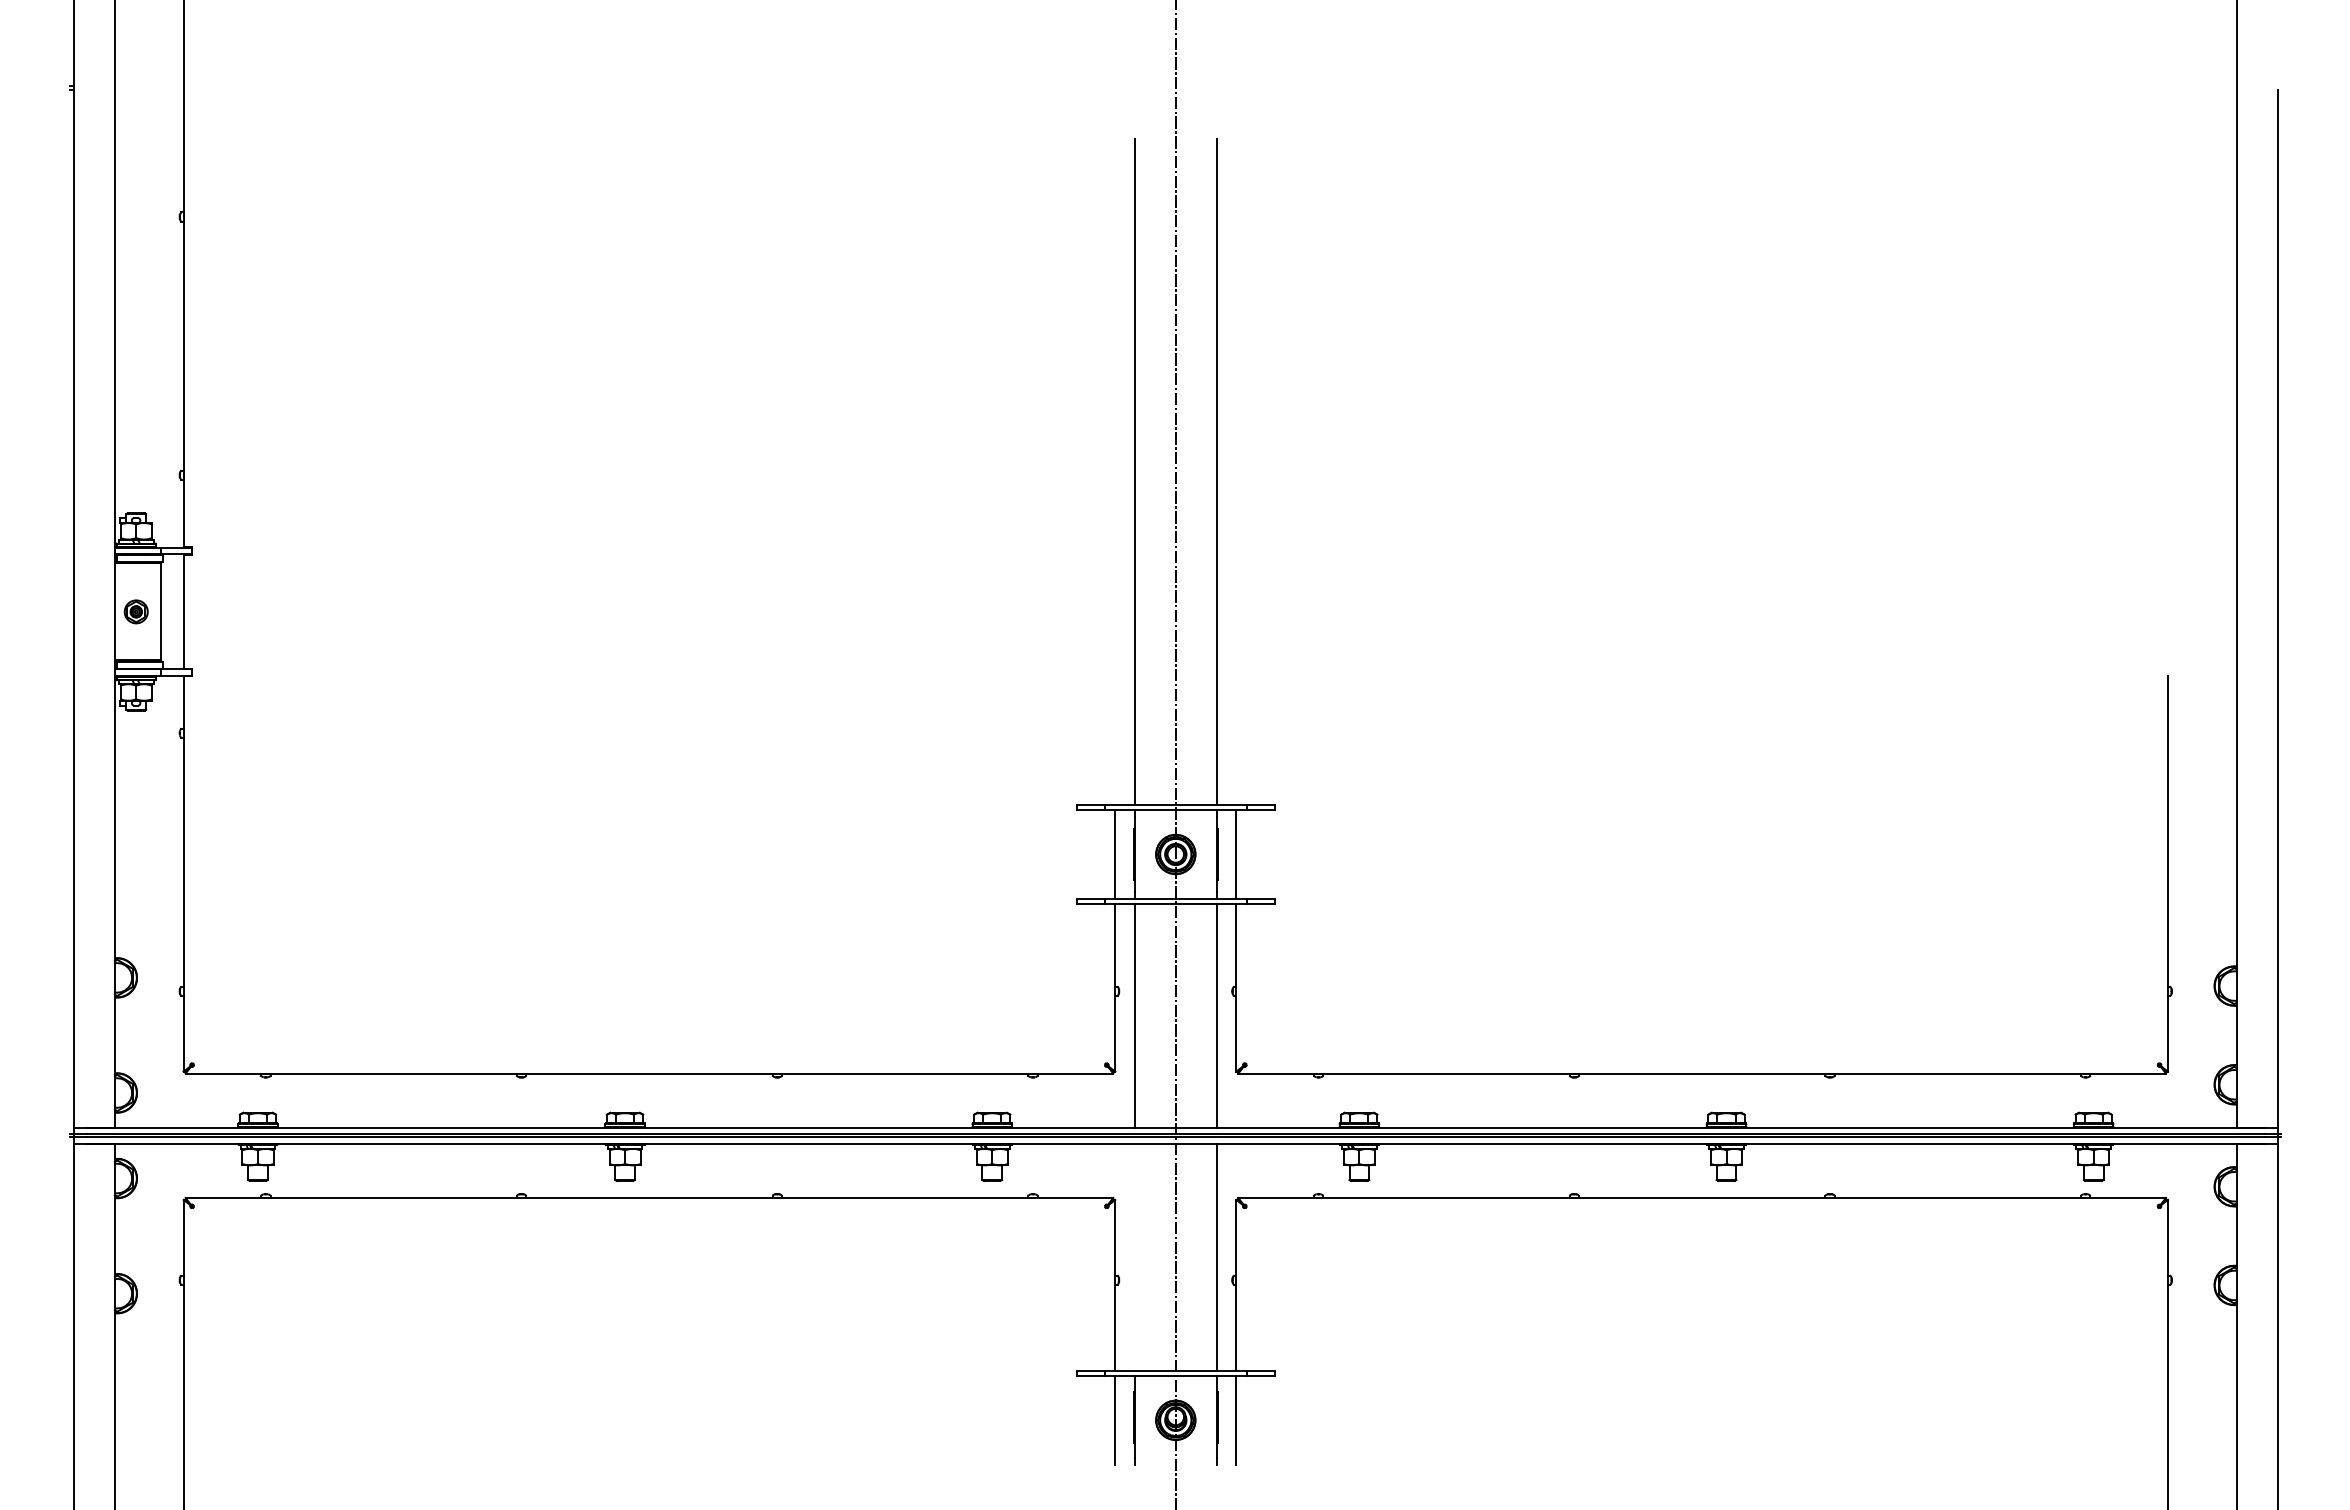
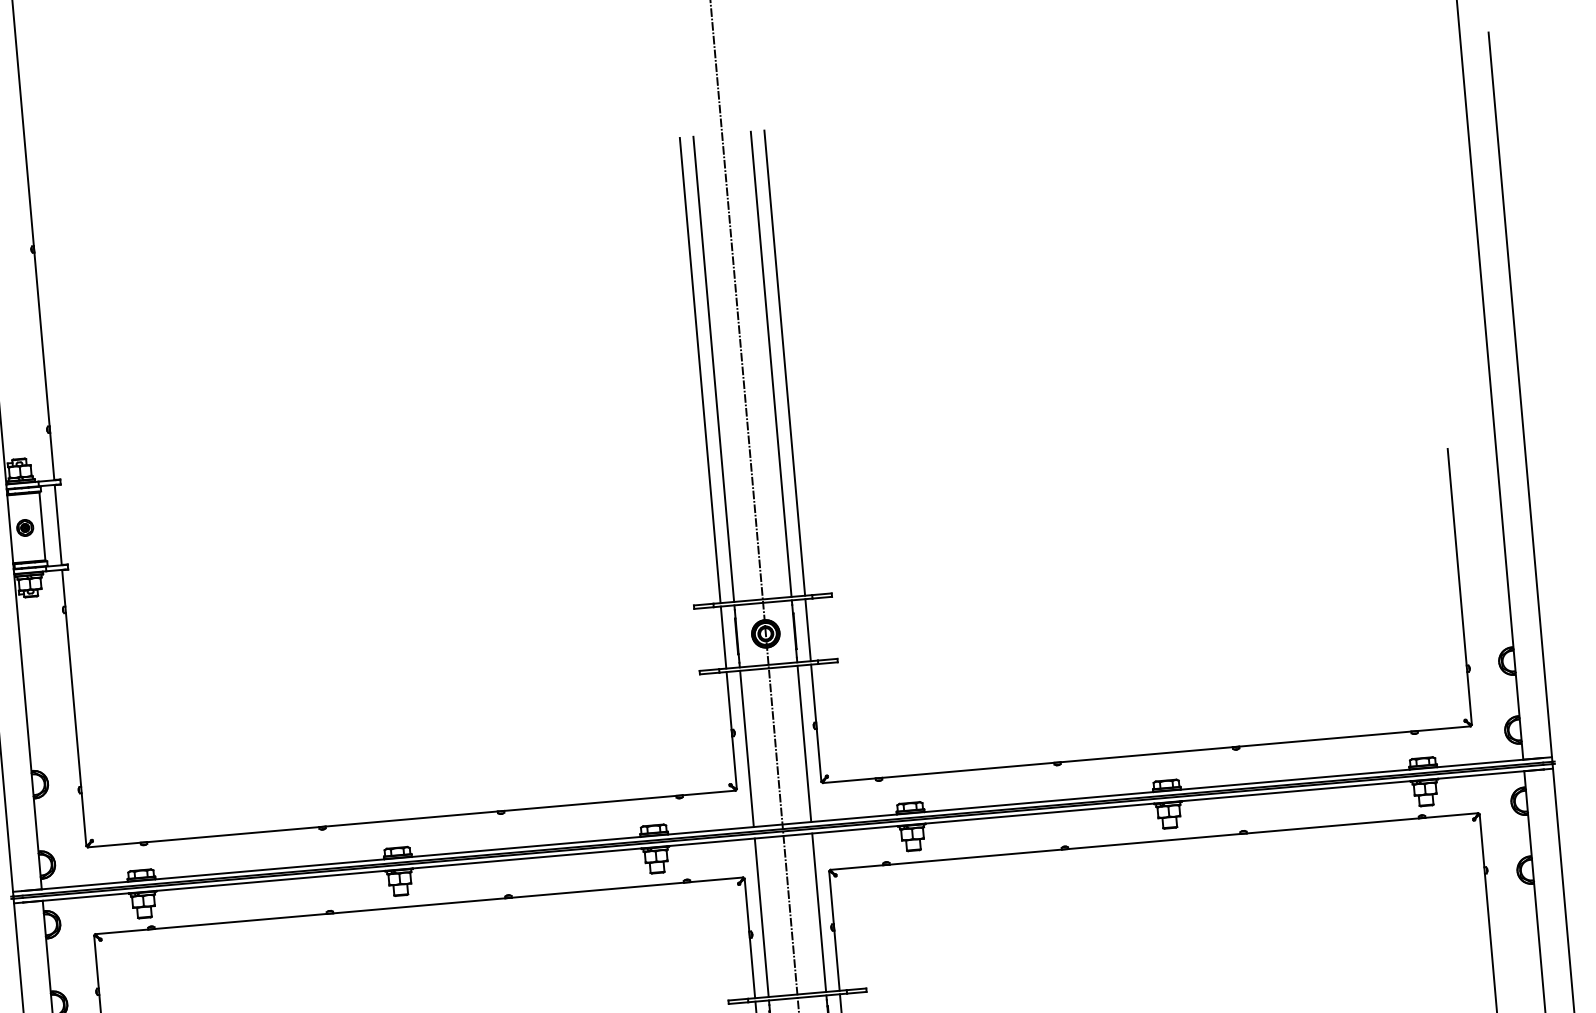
line: (1115, 472) -> (700, 370), added
line: (1236, 472) -> (784, 363), added
line: (1134, 1257) -> (761, 917), added

